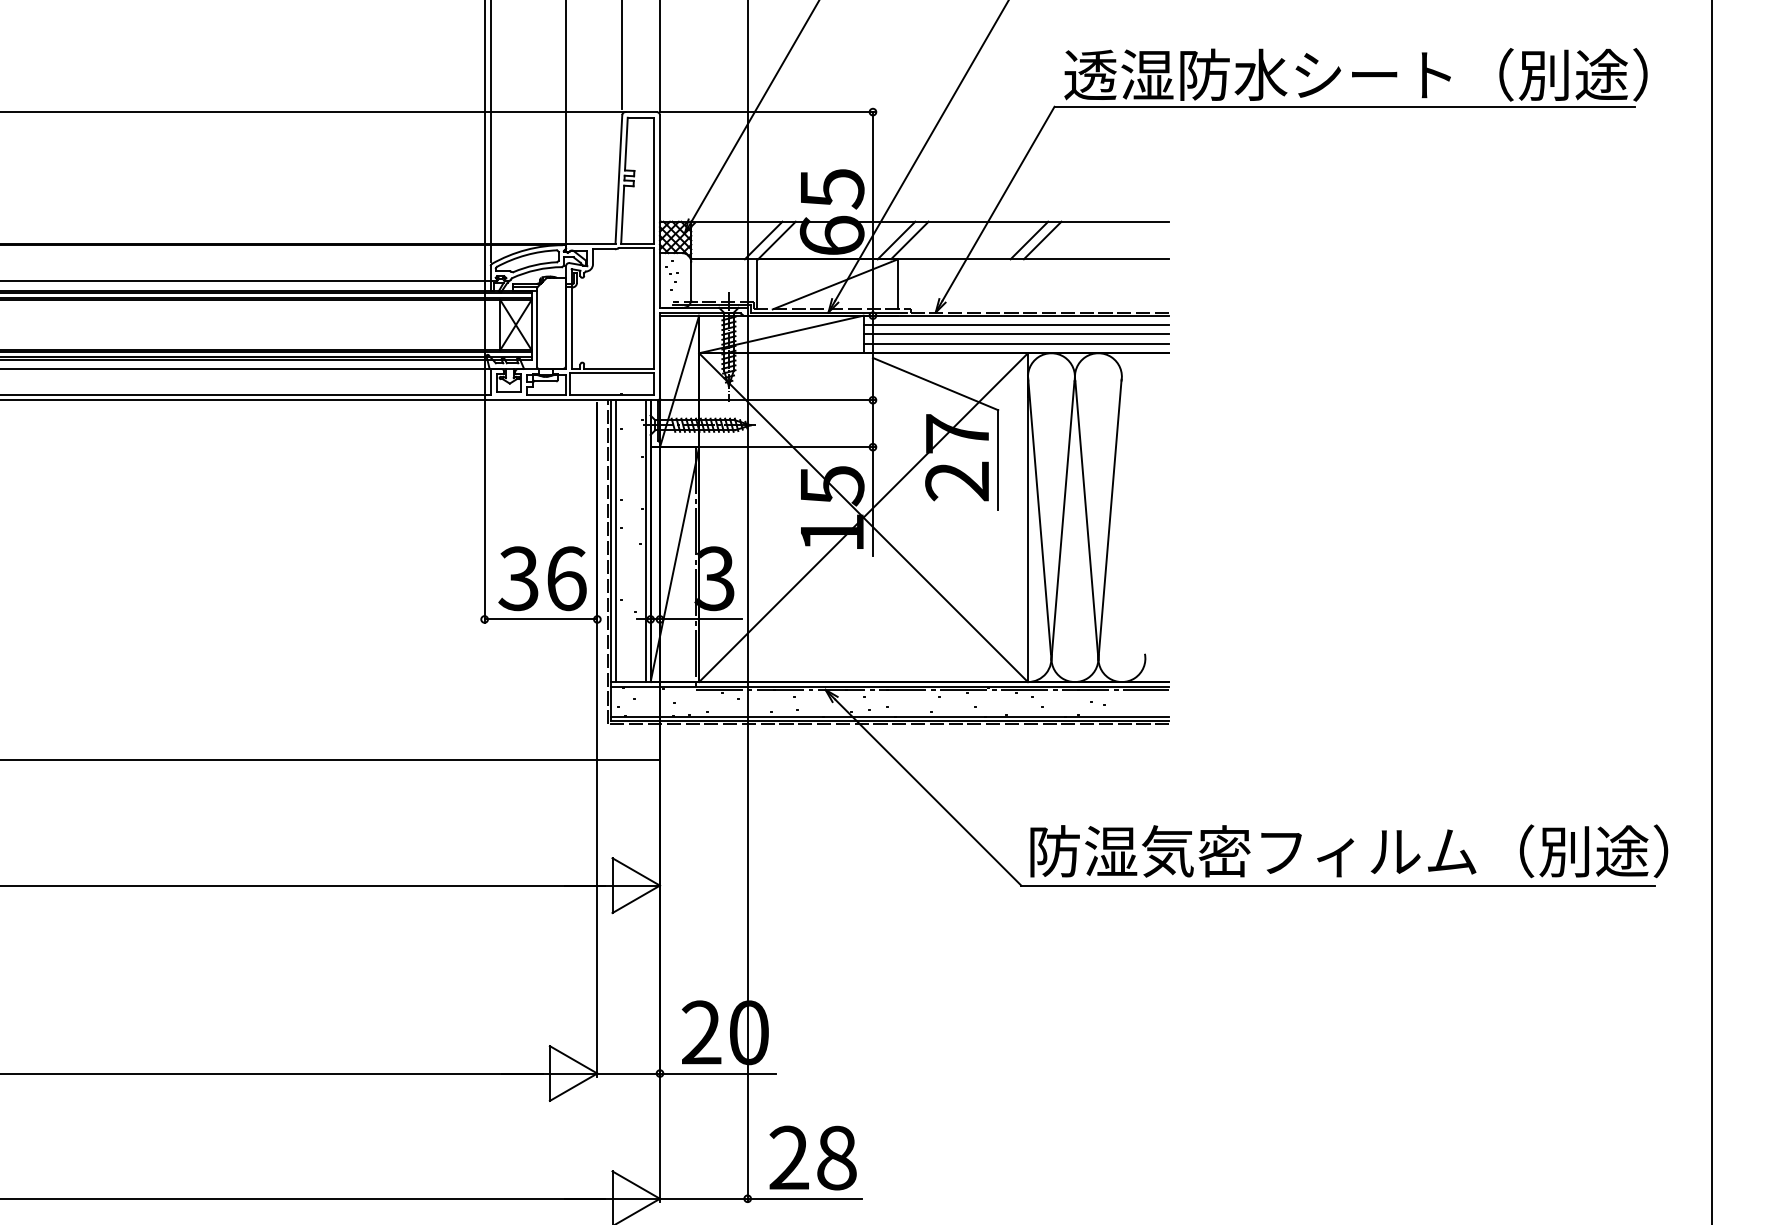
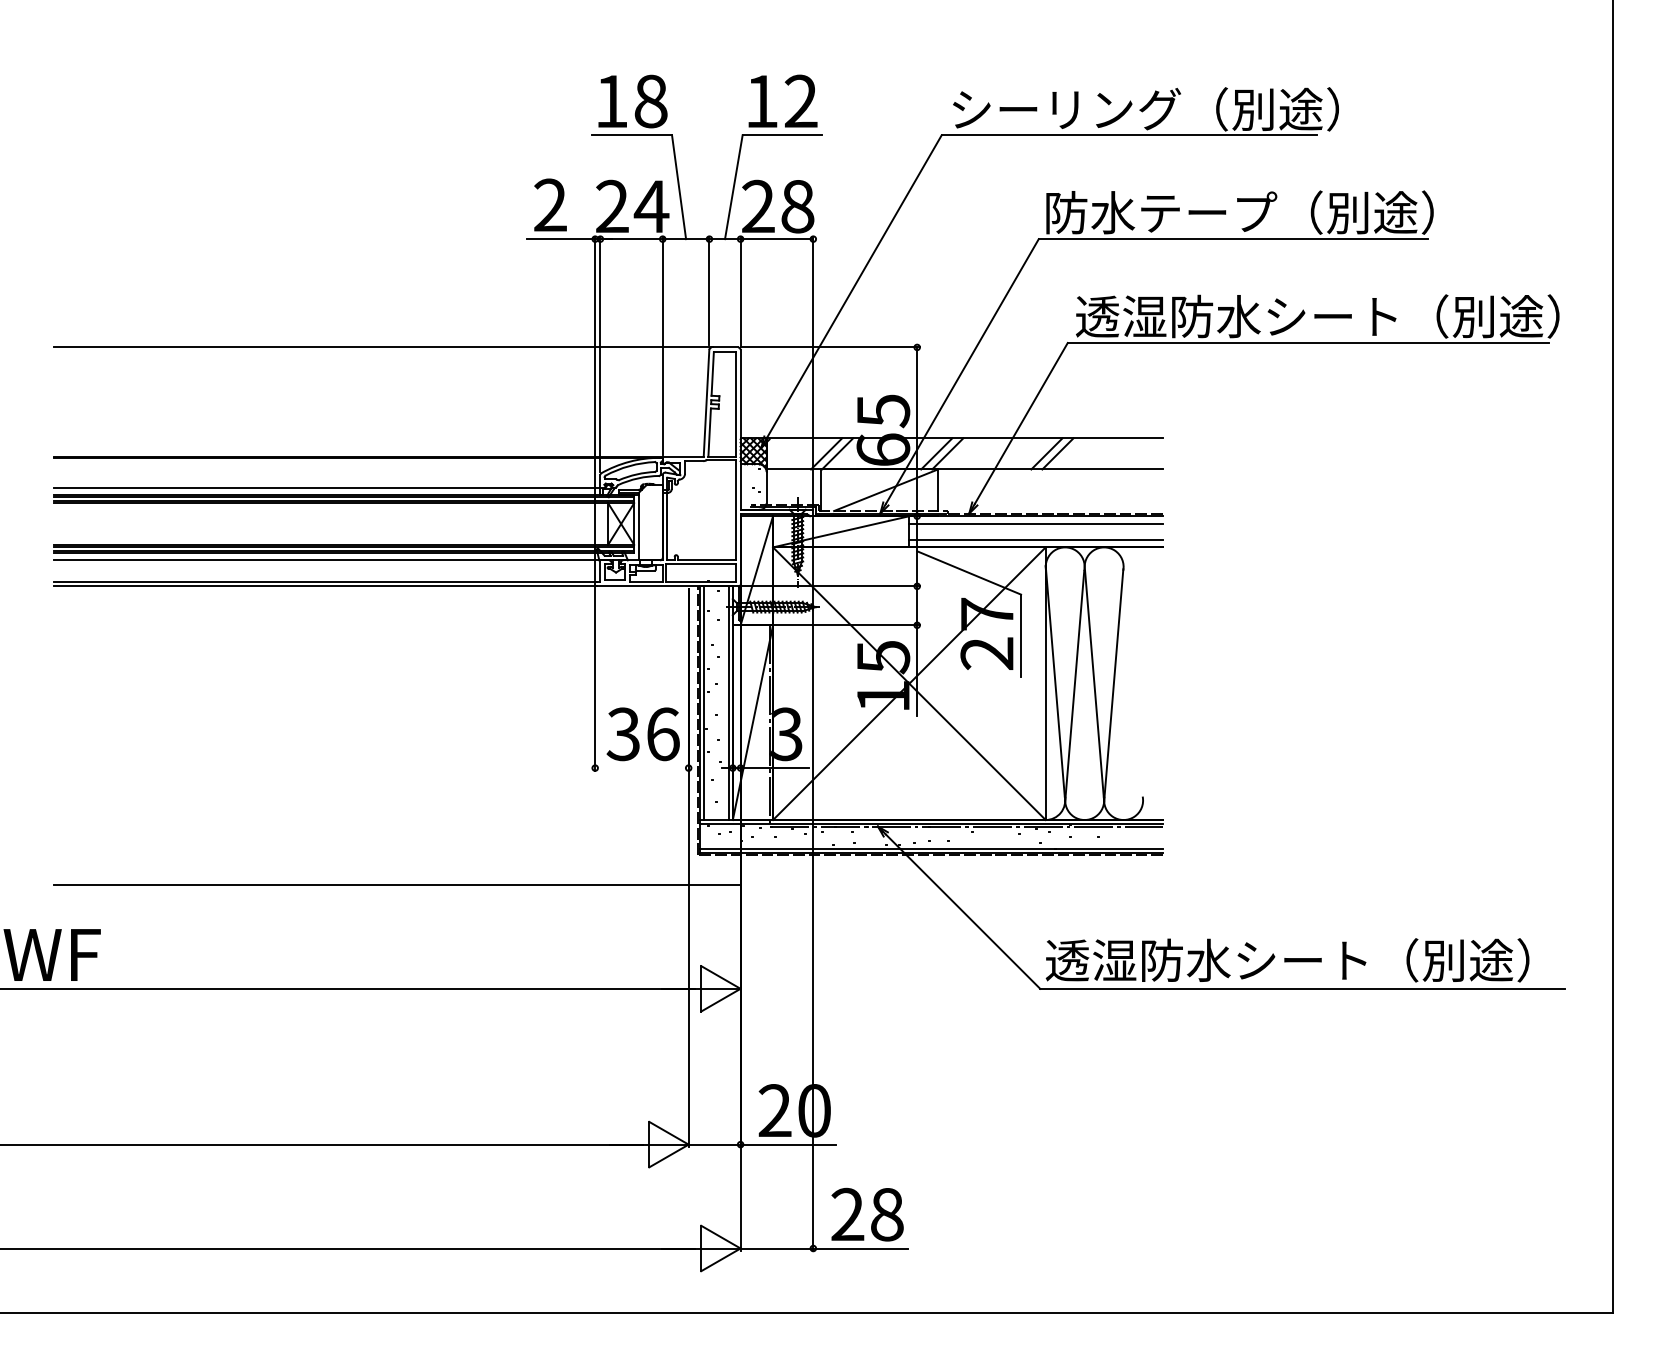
line: (1015, 334) -> (1035, 531), removed
line: (540, 619) -> (641, 768), removed
text: (1347, 851) -> (1310, 960), 防湿気密フィルム（別途） -> 透湿防水シート（別途）

